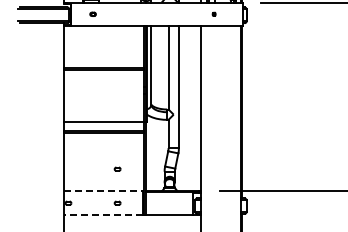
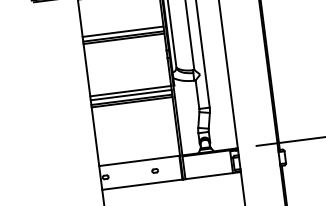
line: (103, 63) -> (122, 32), added
line: (103, 126) -> (131, 95), added
part: (117, 168) -> (150, 136), removed
line: (103, 191) -> (139, 160), dashed -> solid
line: (103, 215) -> (142, 185), dashed -> solid

